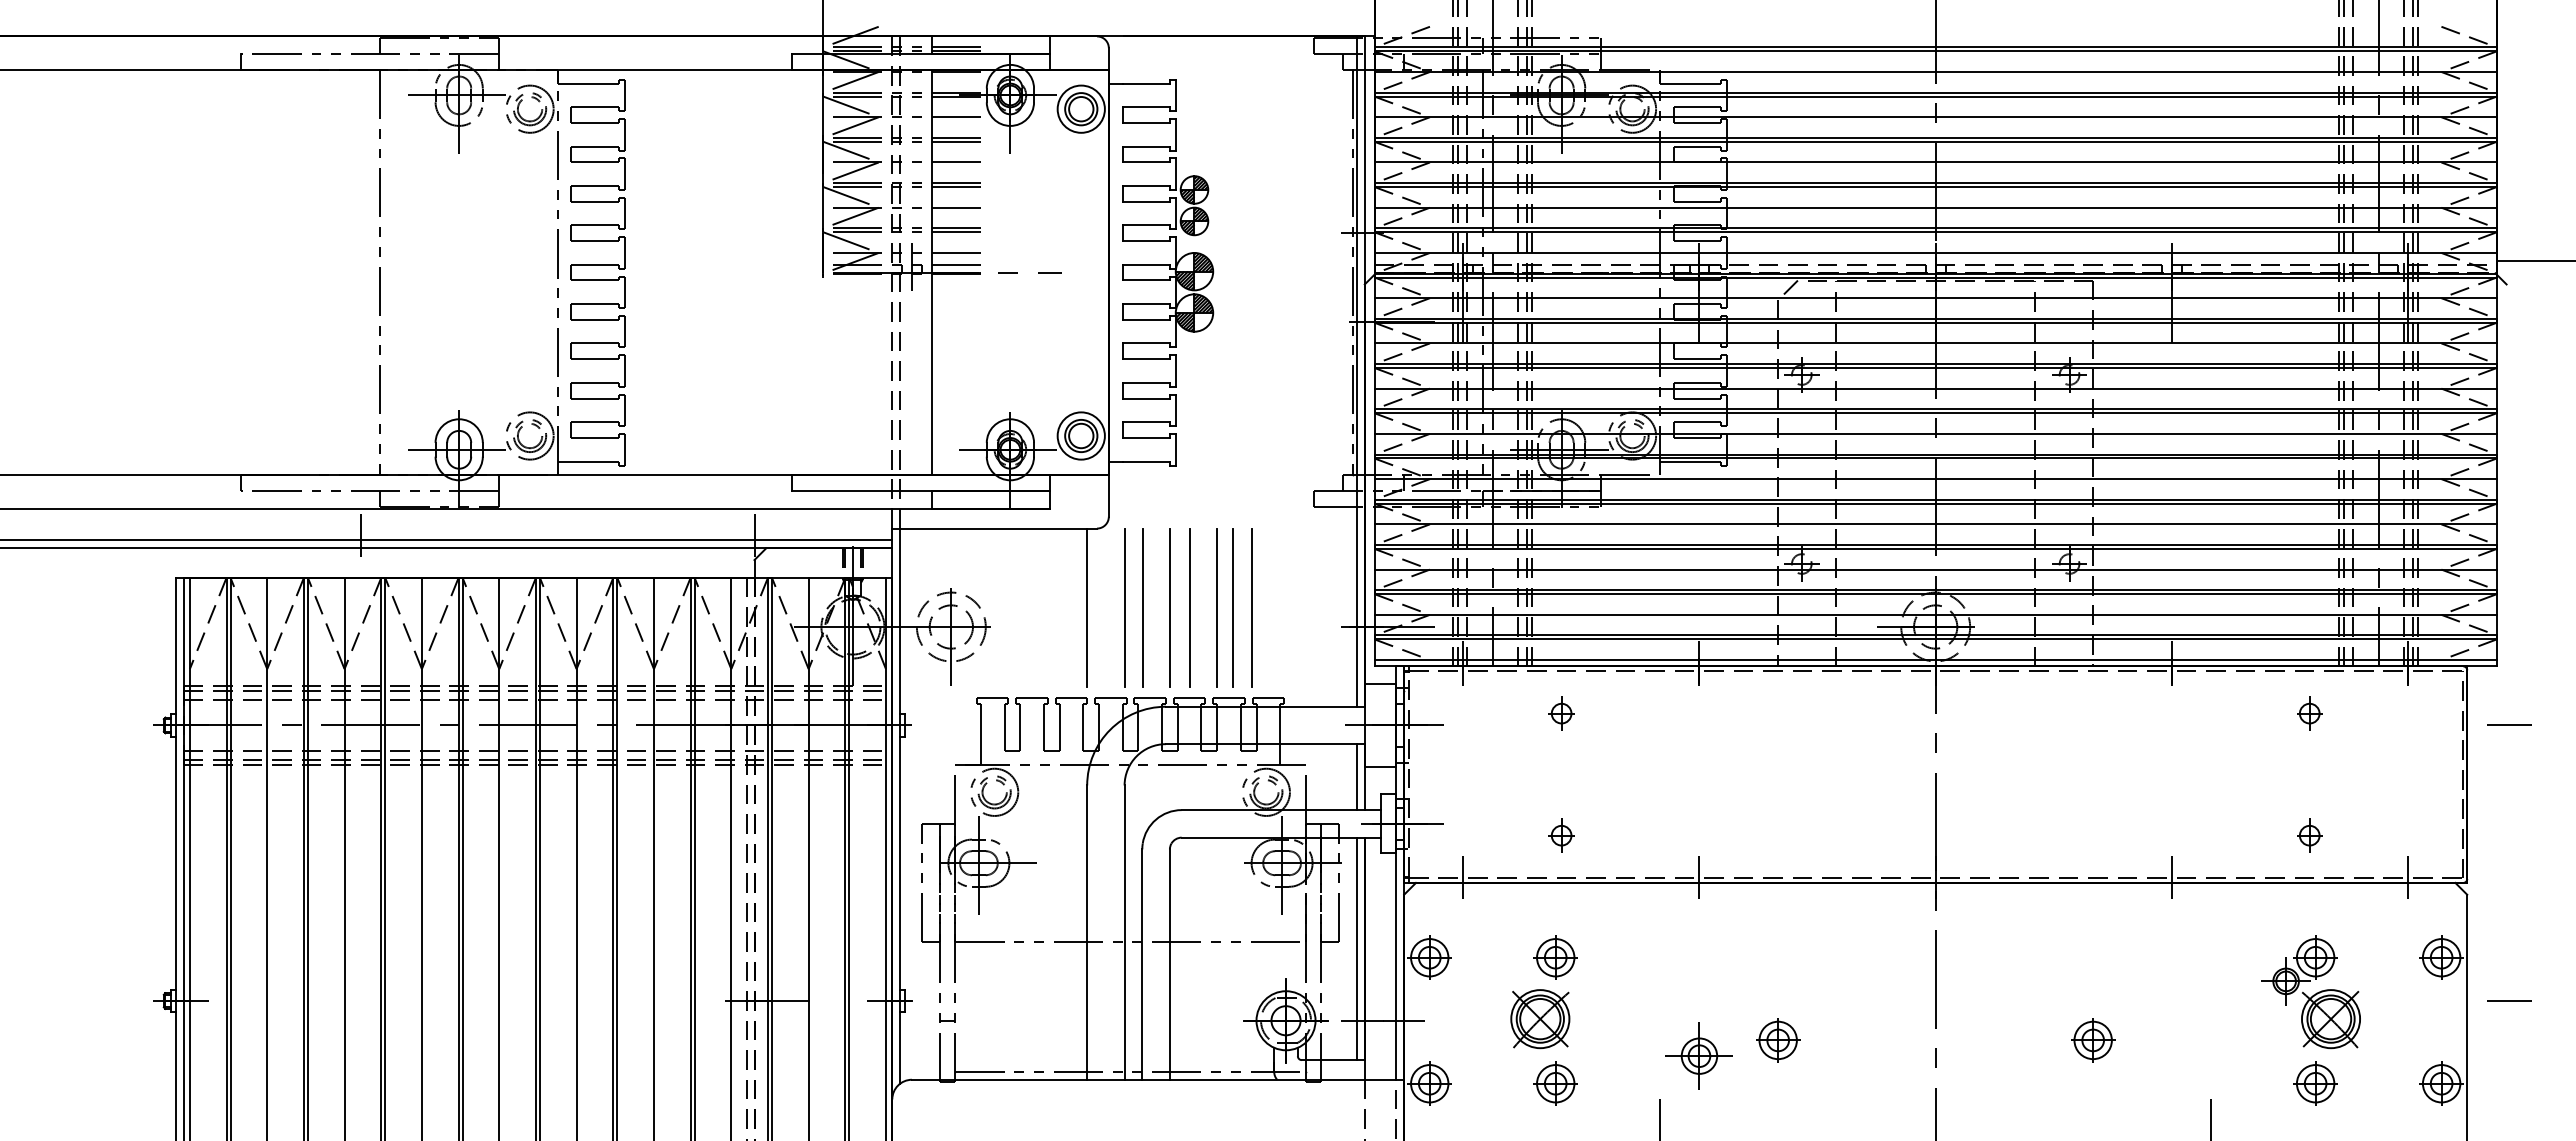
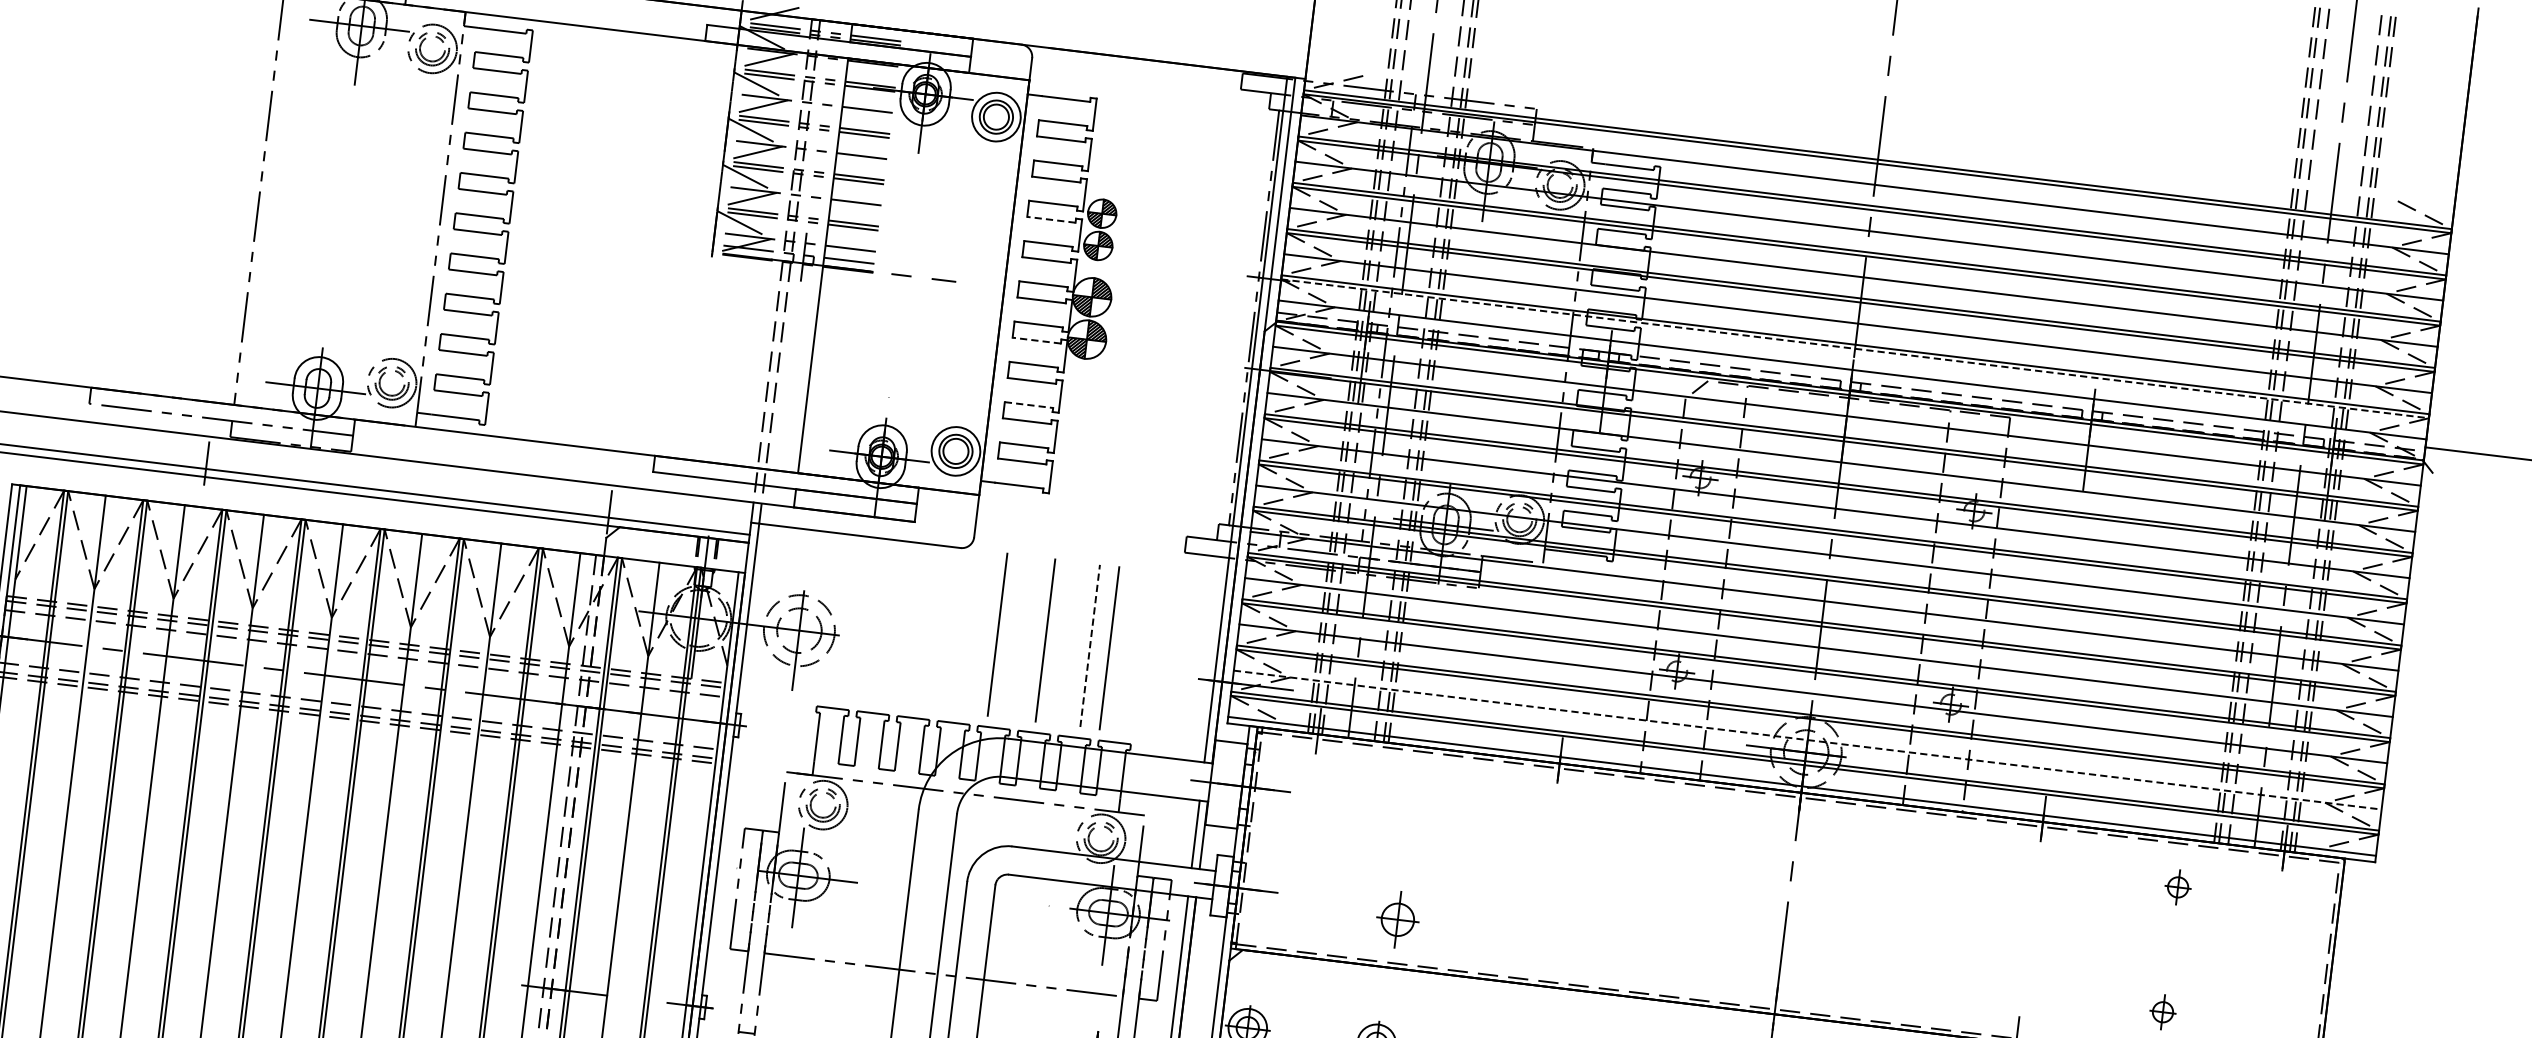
line: (1146, 201) -> (1051, 219), solid -> dashed
line: (1936, 232) -> (1855, 349), solid -> dashed
line: (1146, 319) -> (1037, 340), solid -> dashed
line: (1146, 382) -> (1029, 404), solid -> dashed
line: (1087, 607) -> (941, 627), removed
line: (1124, 607) -> (978, 632), removed
line: (1169, 607) -> (1024, 637), removed
line: (1217, 607) -> (1074, 643), removed
line: (1233, 607) -> (1090, 645), solid -> dashed
line: (1936, 614) -> (1808, 739), solid -> dashed
part: (1561, 713) -> (1412, 794), removed
line: (2509, 725) -> (2380, 924), removed
part: (1561, 835) -> (1397, 919), size x1.6
line: (1463, 877) -> (1292, 950), removed
line: (1699, 877) -> (1533, 979), removed

